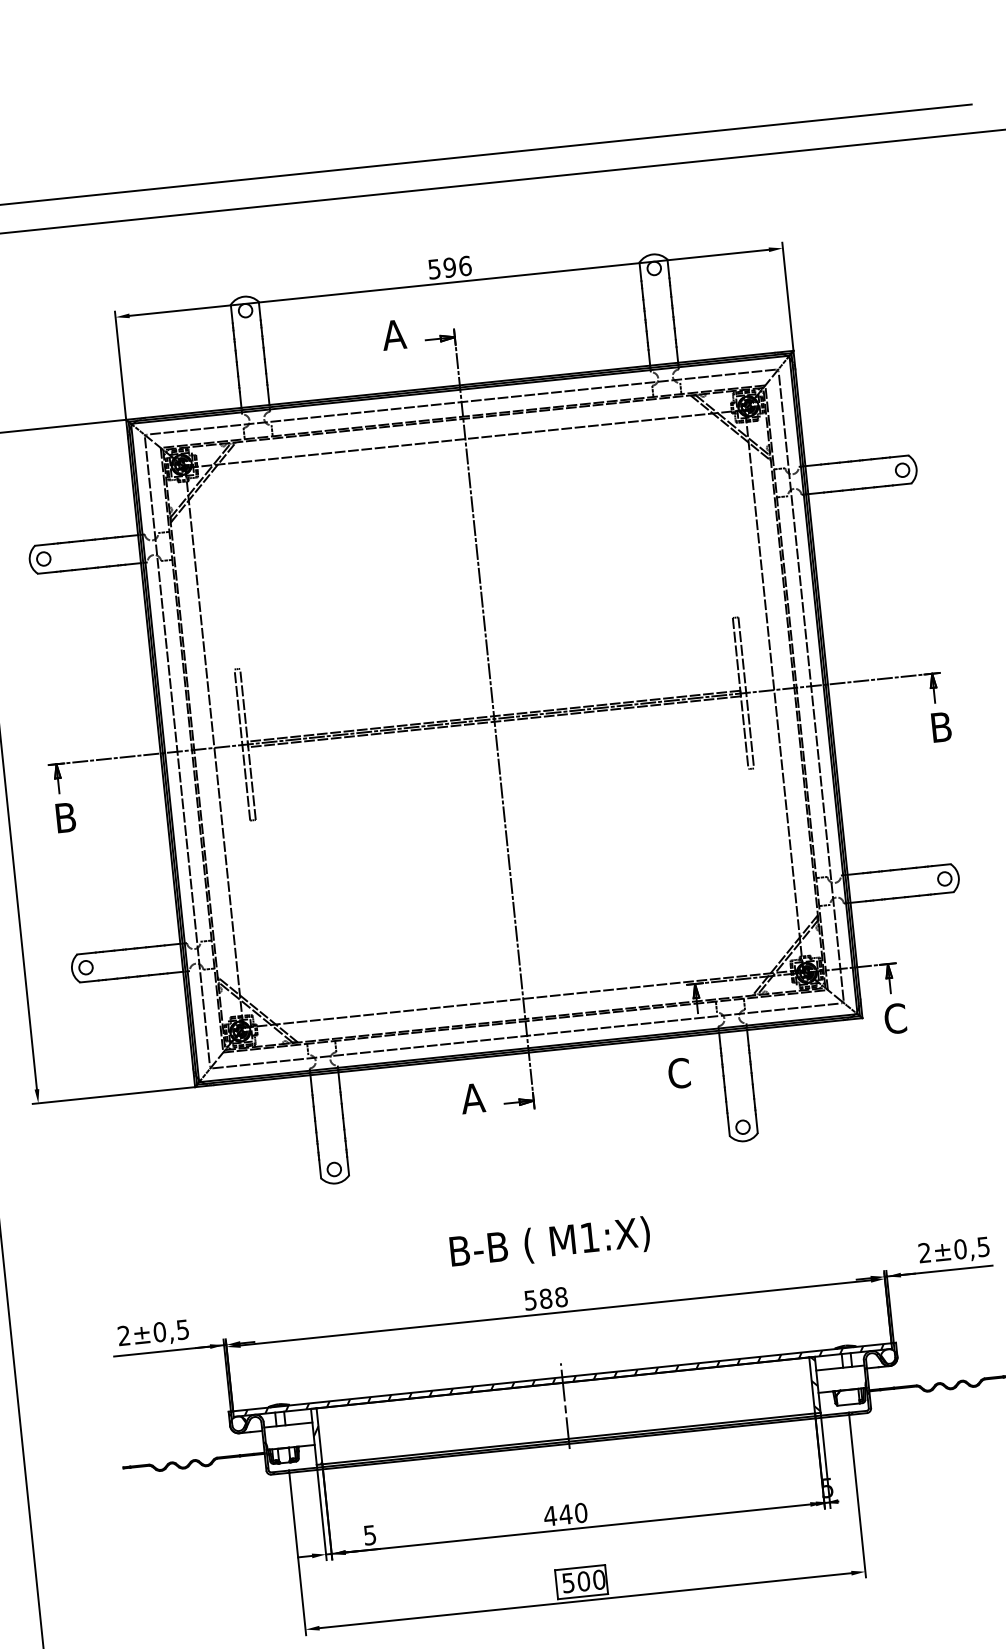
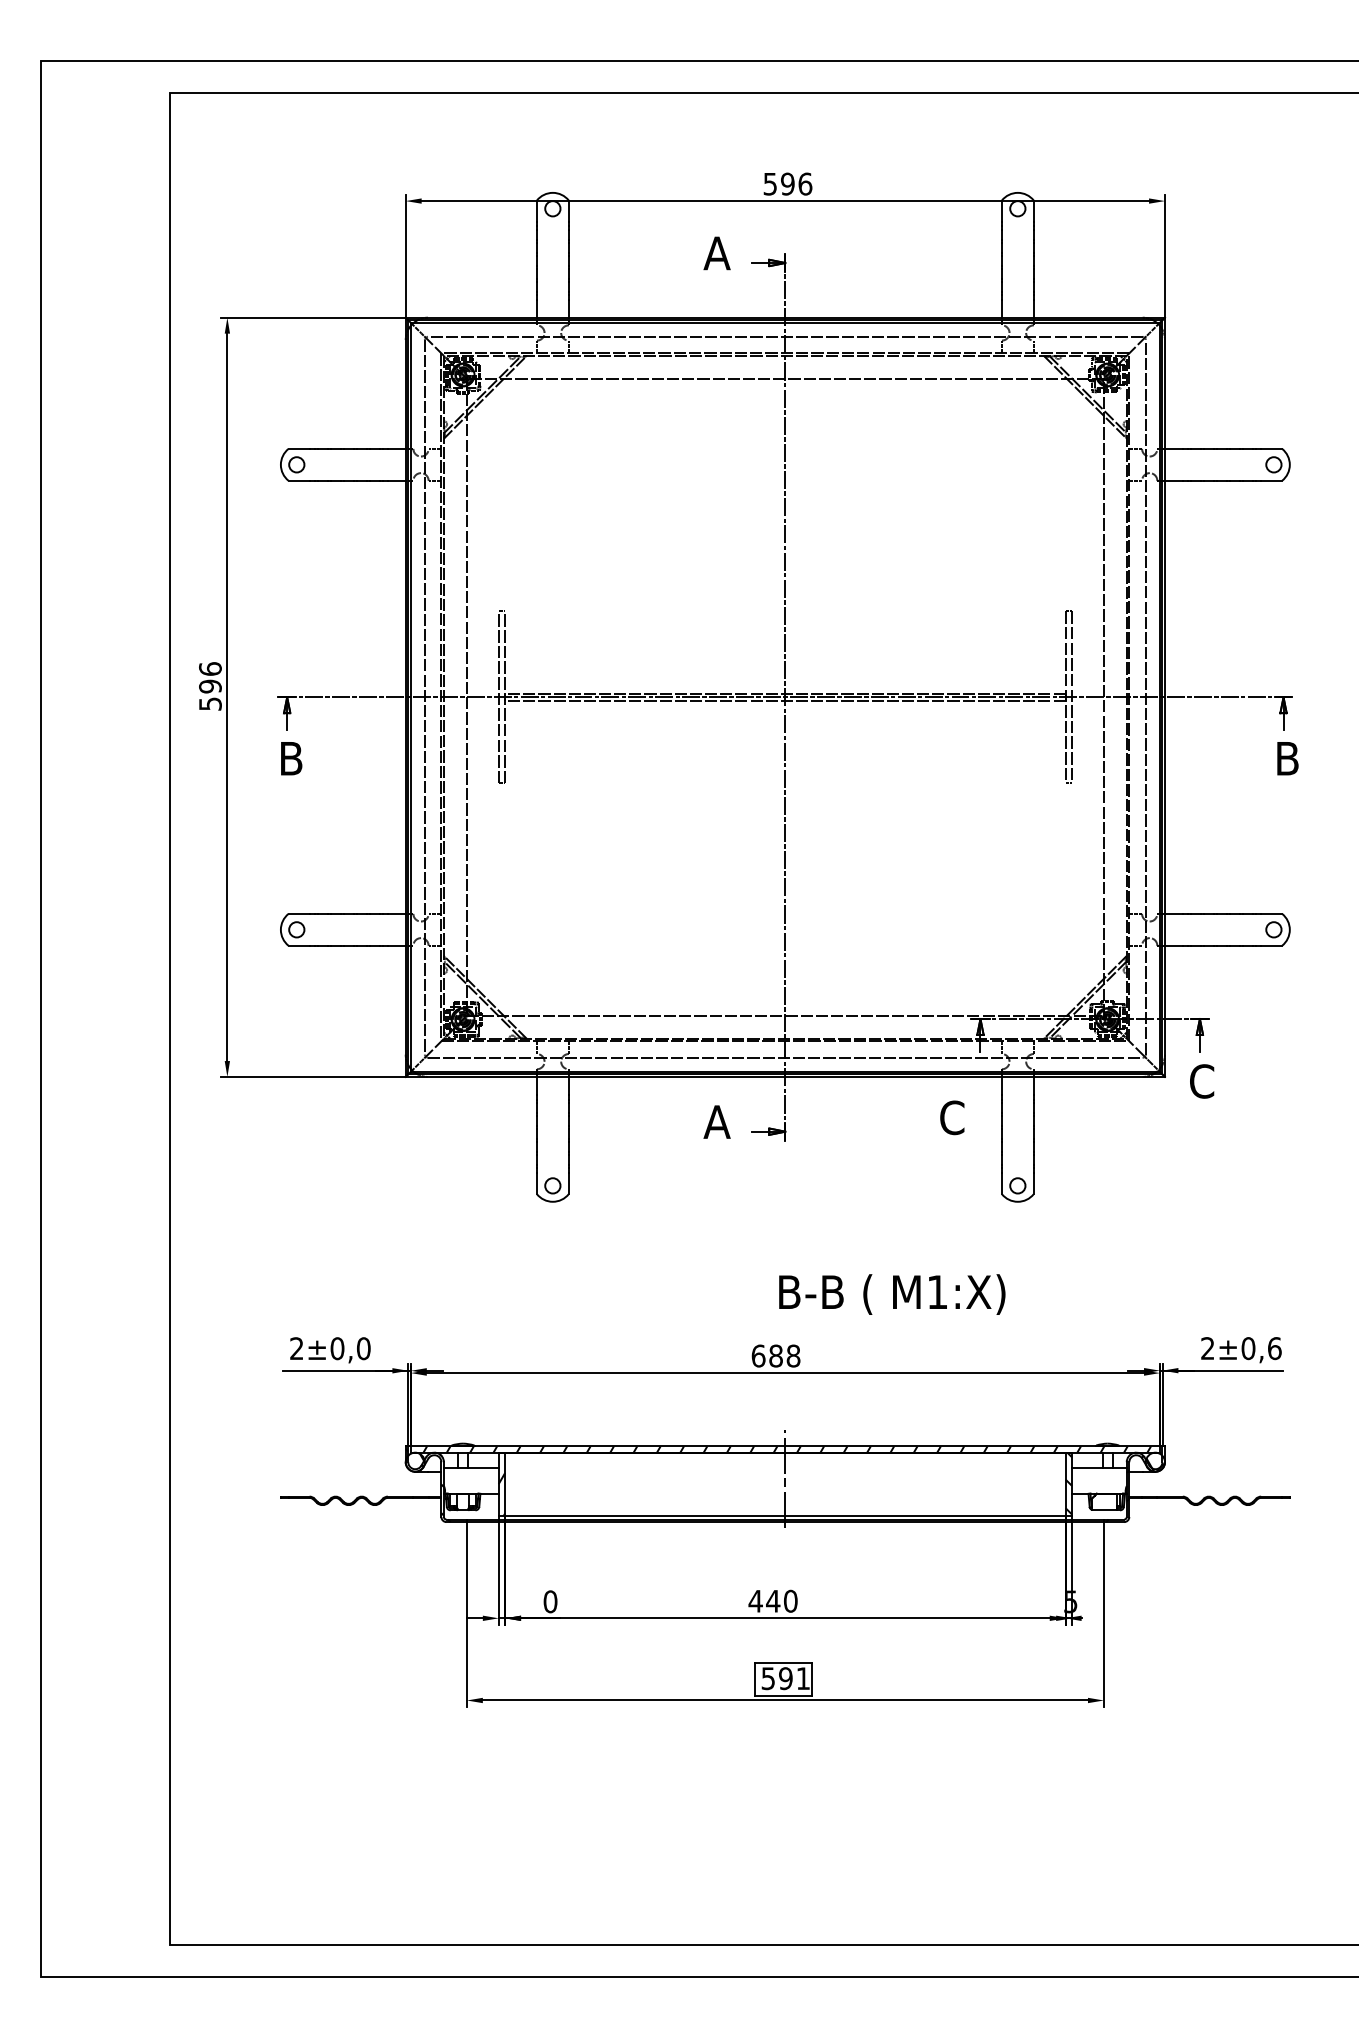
text: (550, 1243) -> (892, 1294), moved
text: (983, 1246) -> (1274, 1348), ±0,5 -> ±0,6
text: (530, 1299) -> (758, 1355), 588 -> 688
text: (182, 1329) -> (363, 1348), ±0,5 -> ±0,0
text: (370, 1535) -> (550, 1601), 5 -> 0
text: (591, 1580) -> (794, 1678), 500 -> 591

